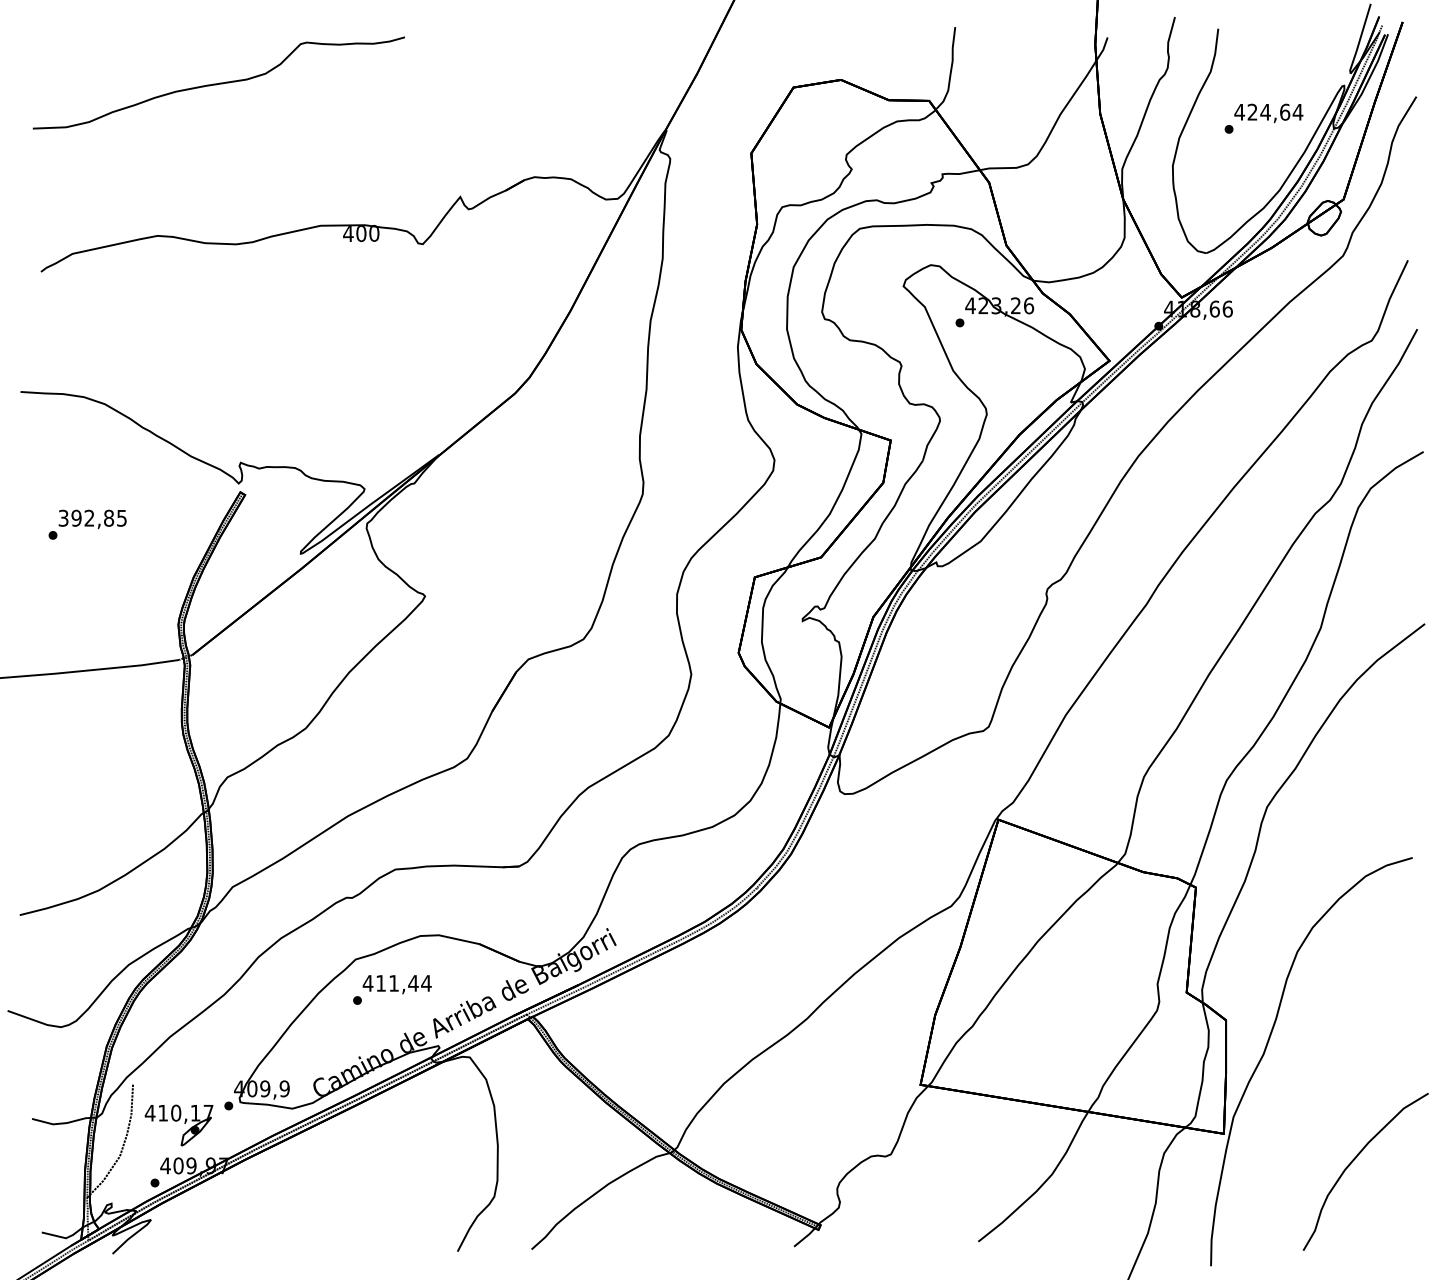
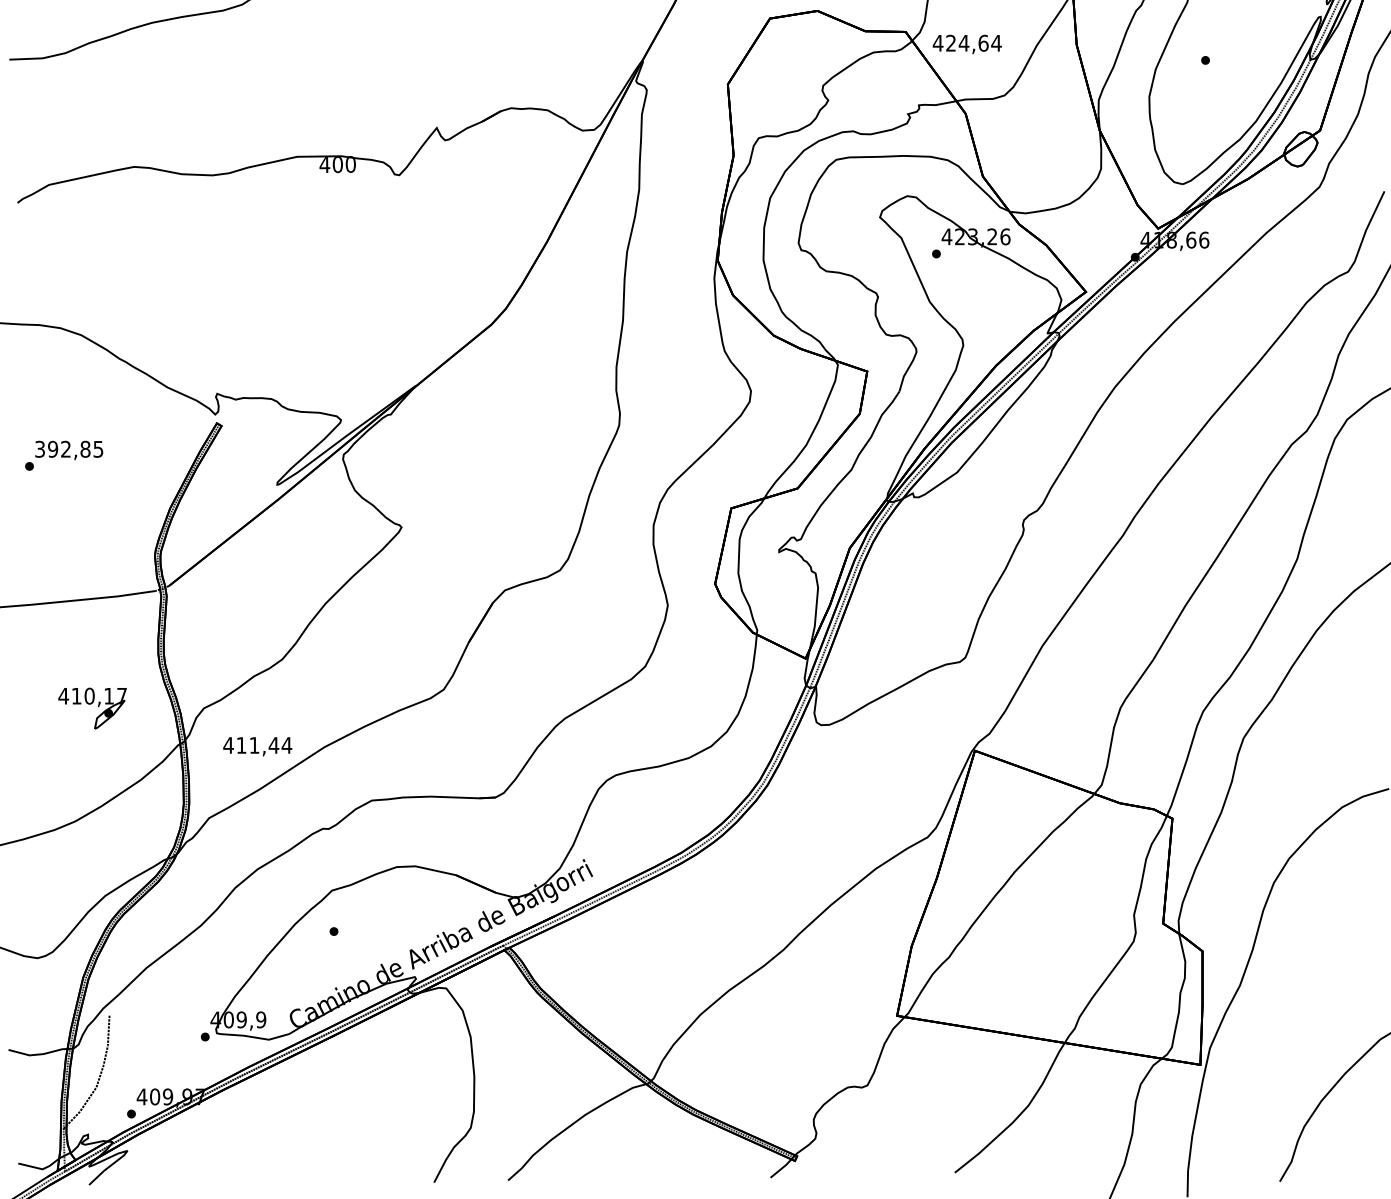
text: (1268, 113) -> (966, 44), moved
text: (396, 984) -> (256, 746), moved
part: (178, 1125) -> (91, 708), moved

